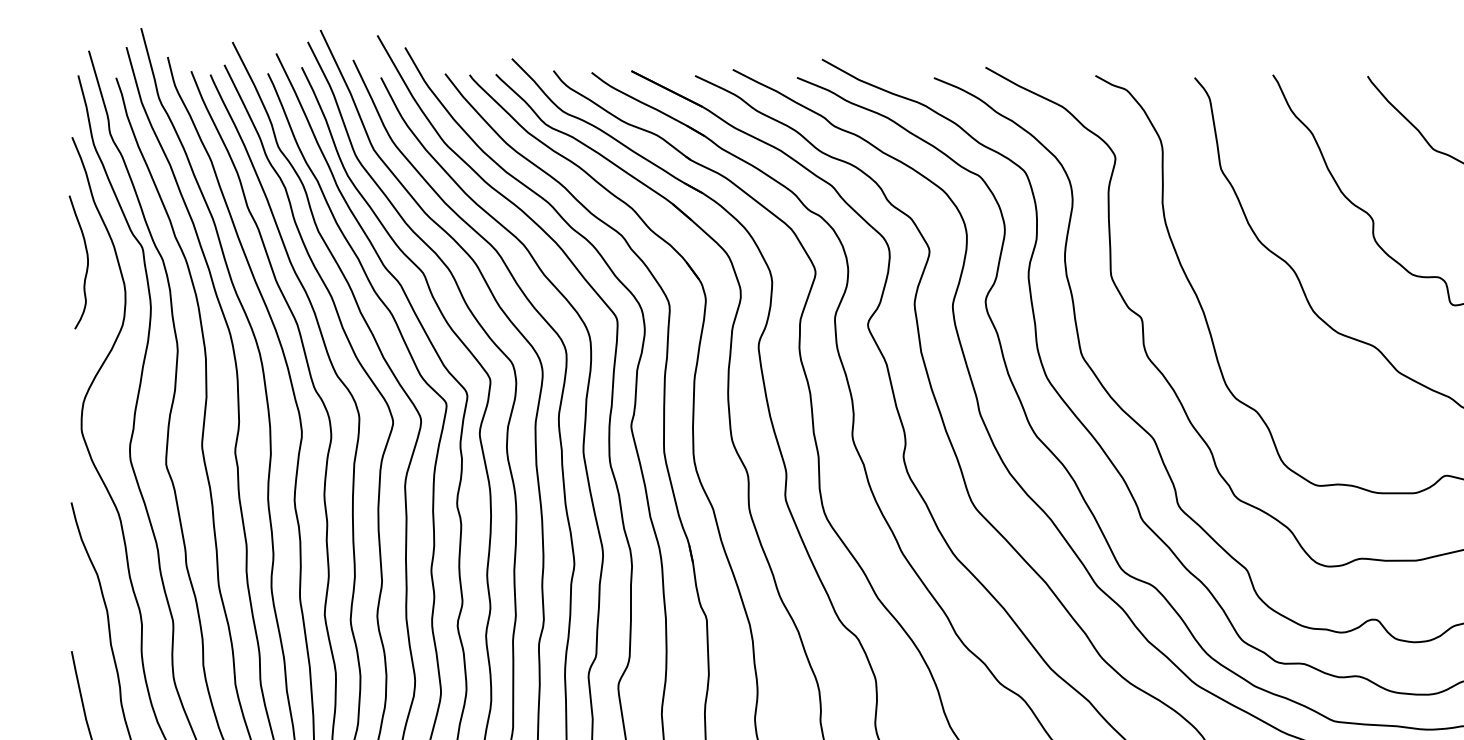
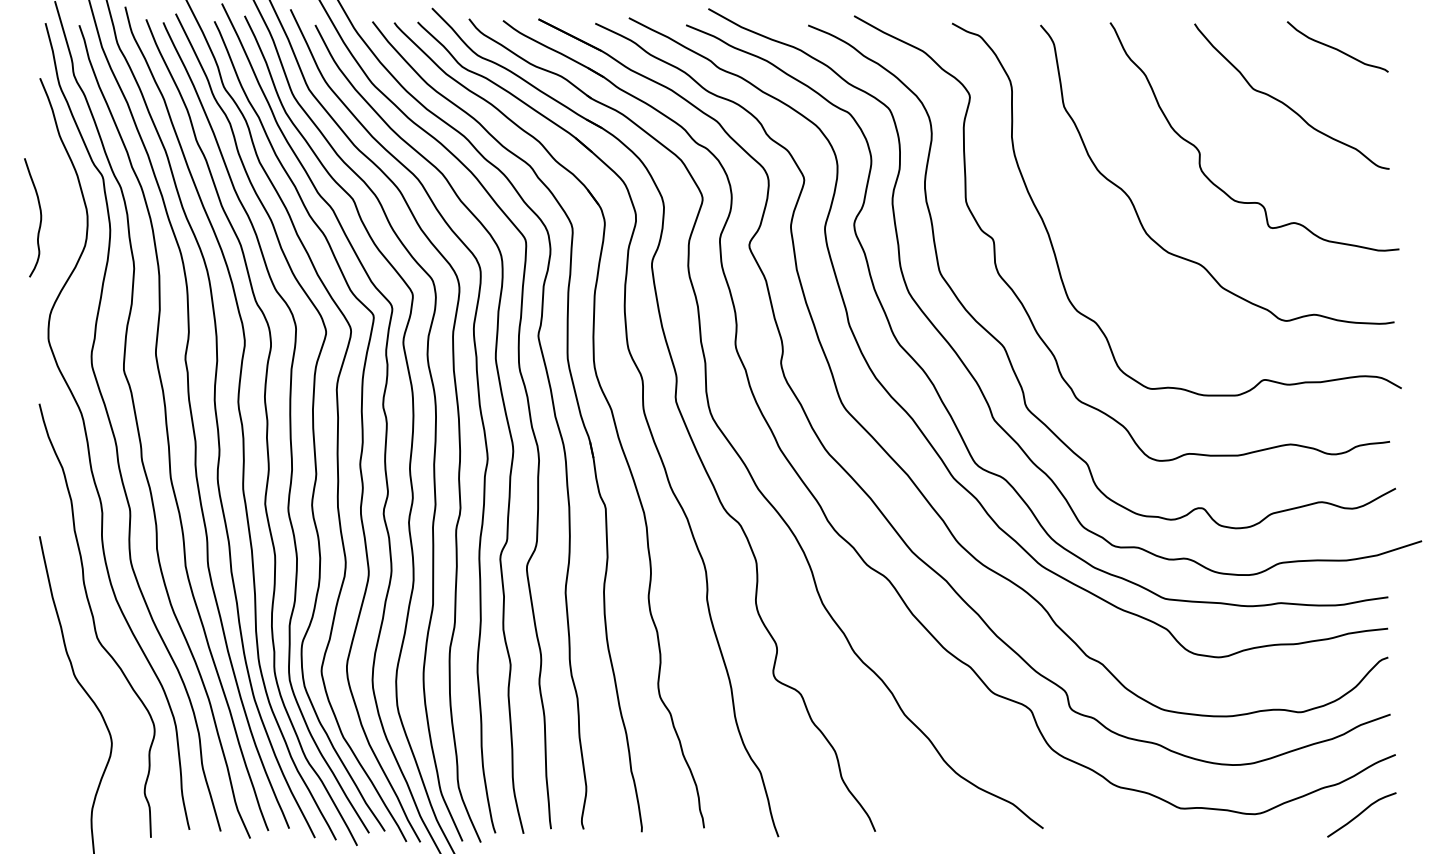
curve: (87, 262) -> (40, 217), moved

